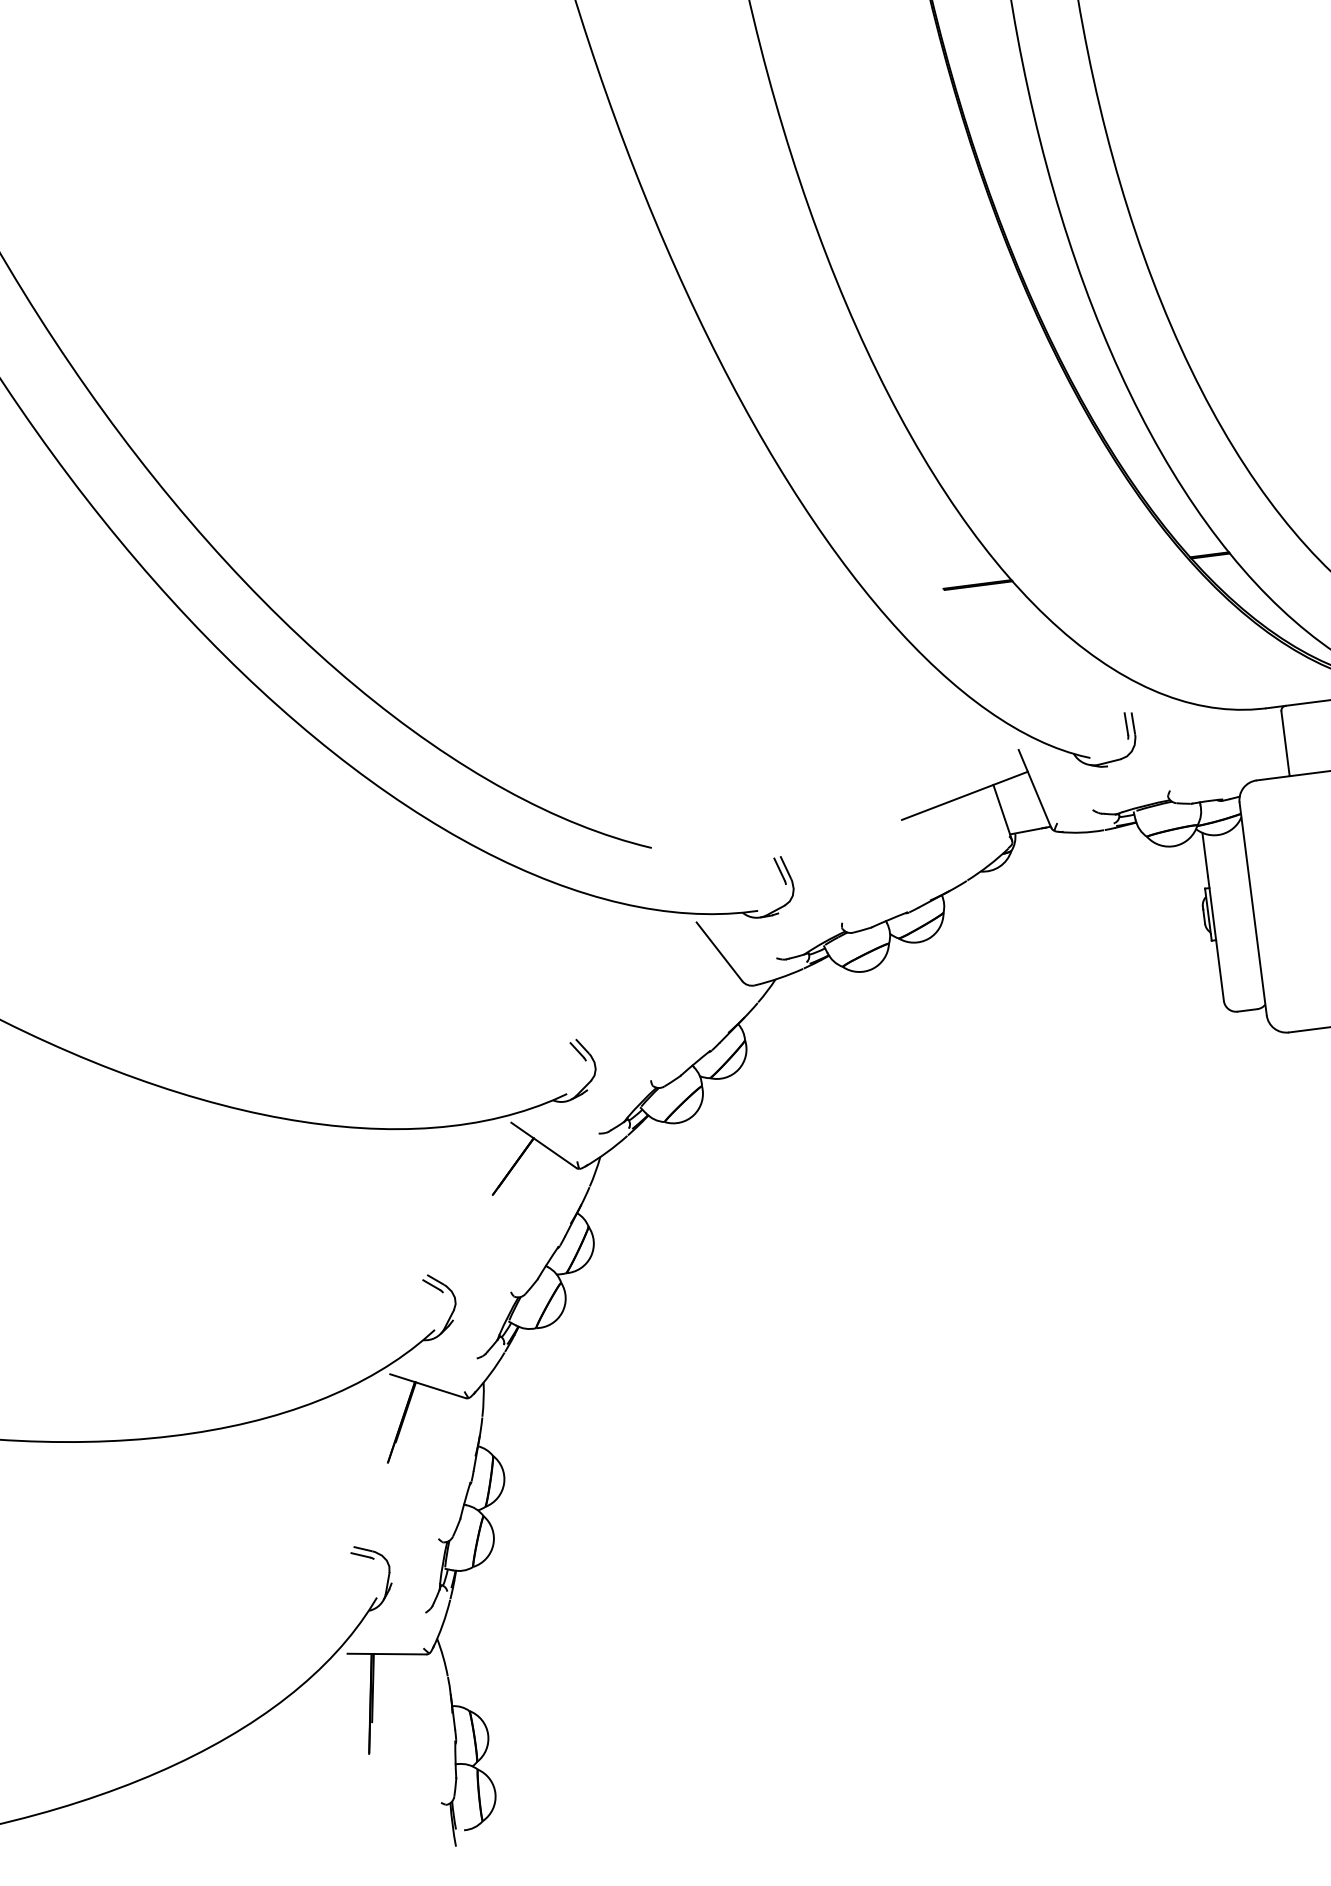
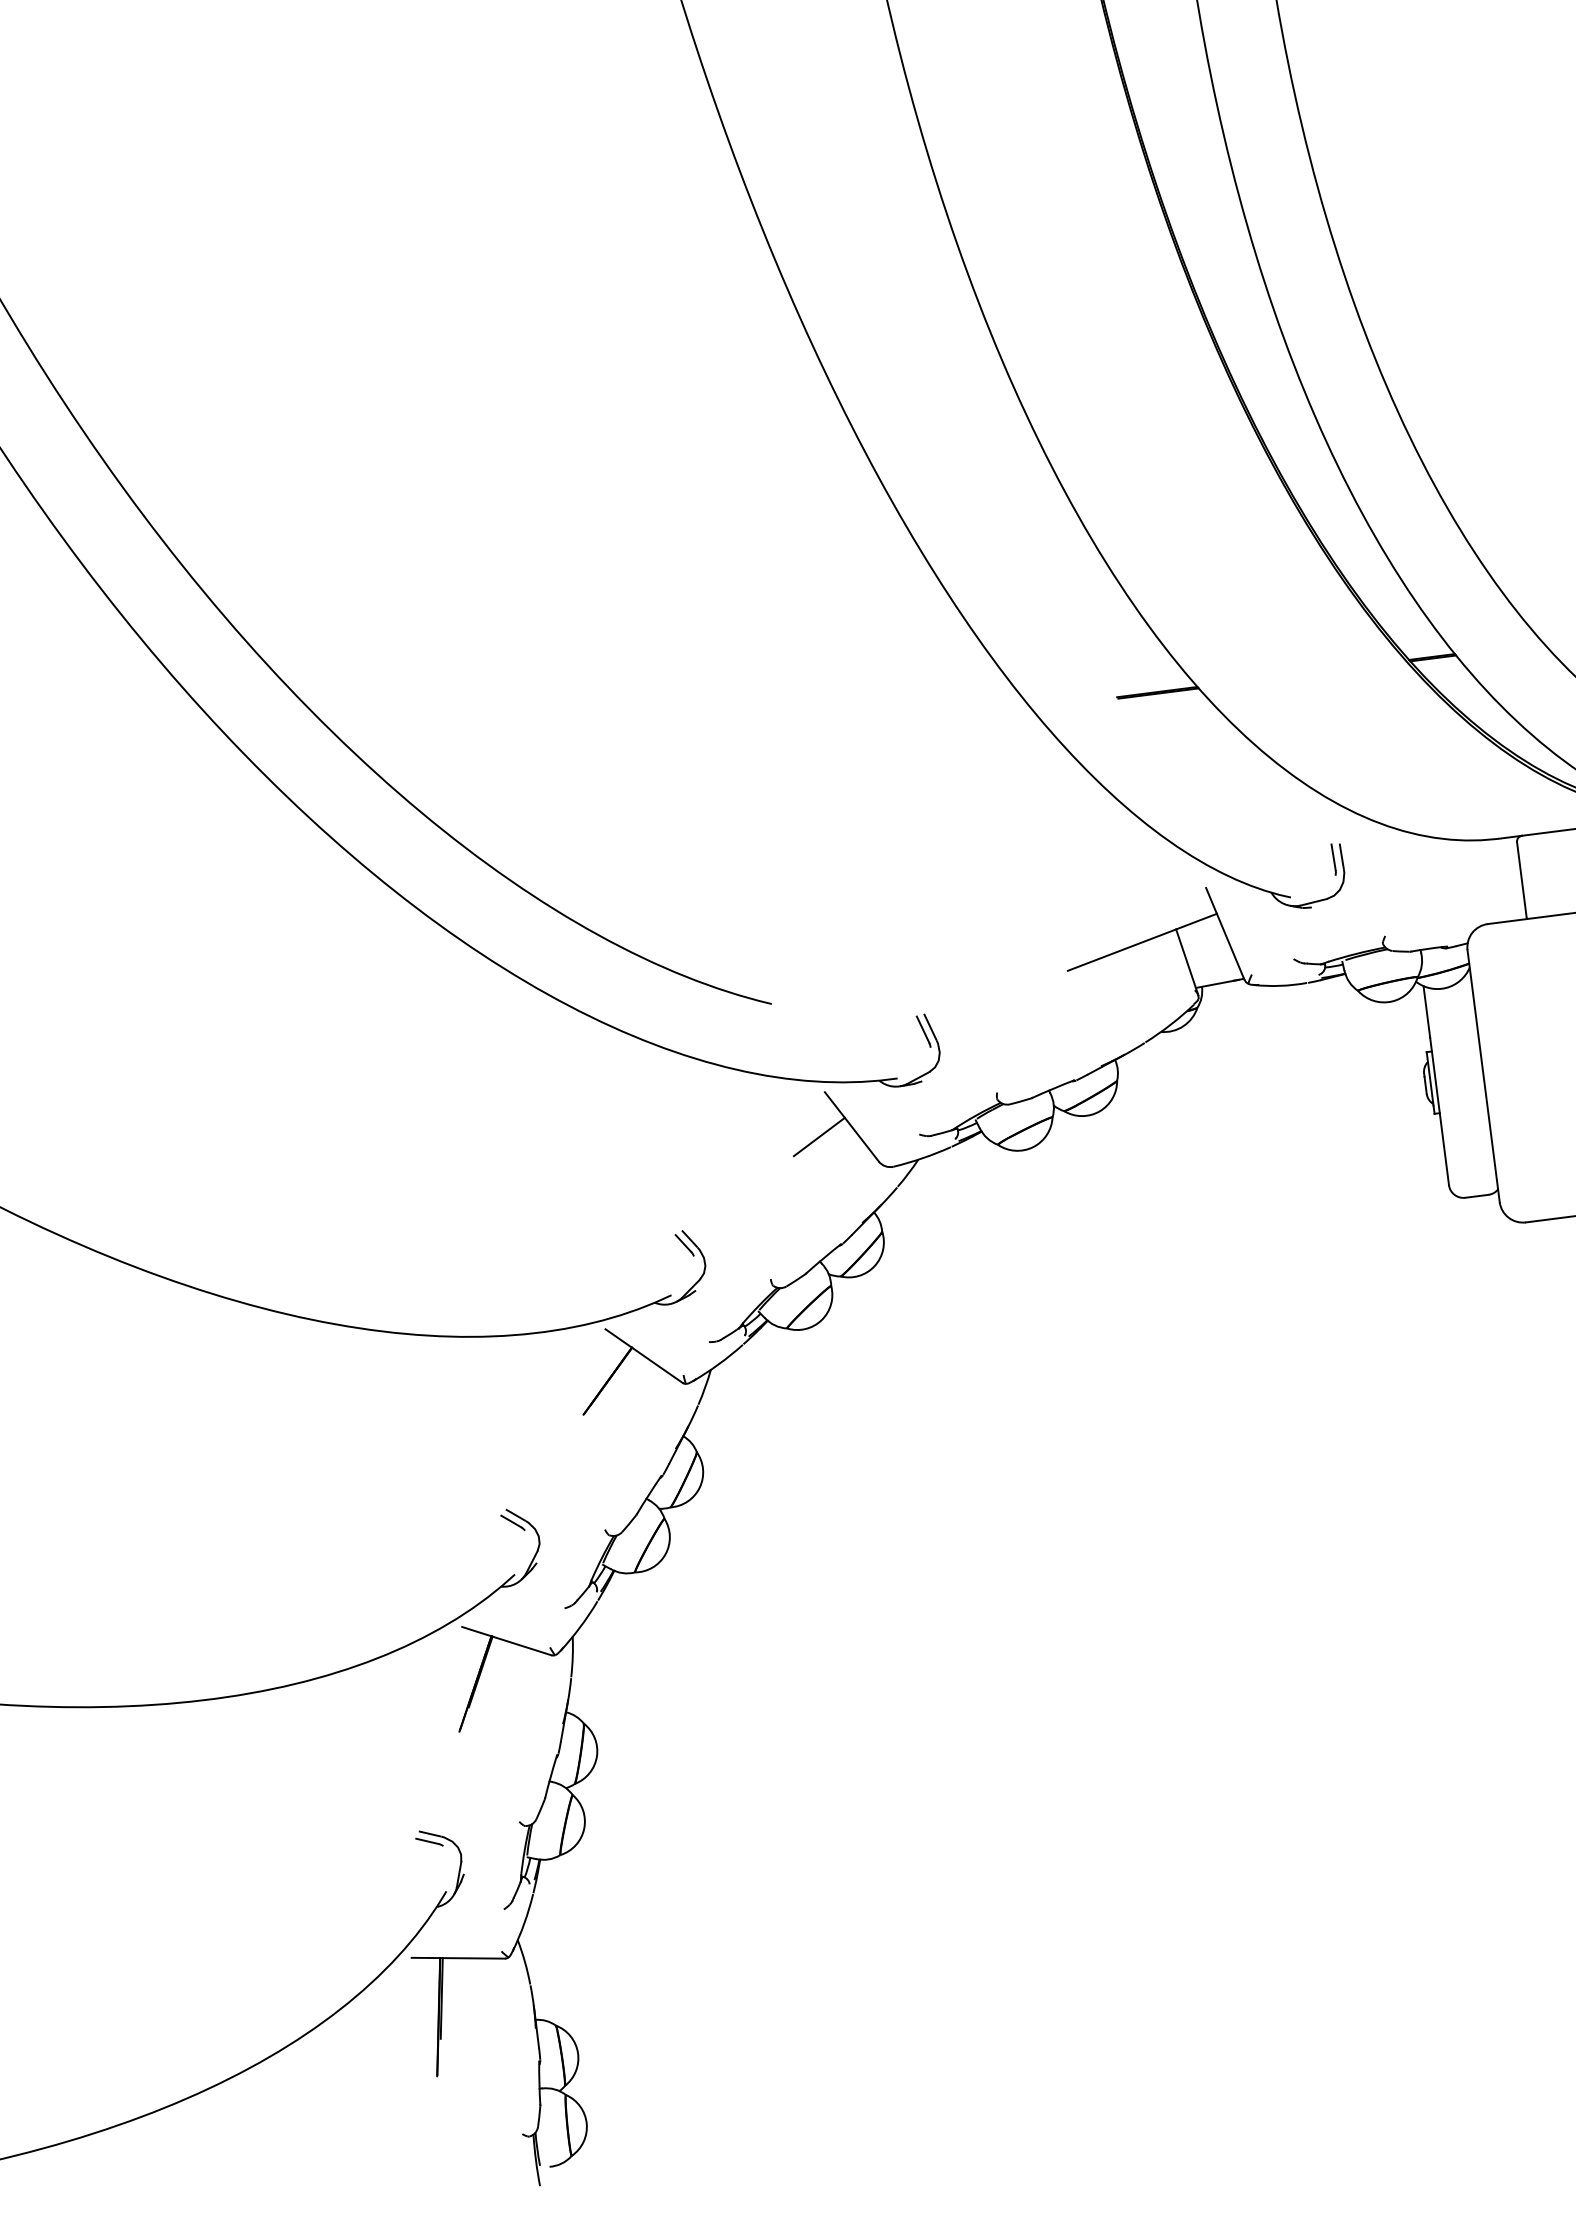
line: (691, 959) -> (818, 1136), added

